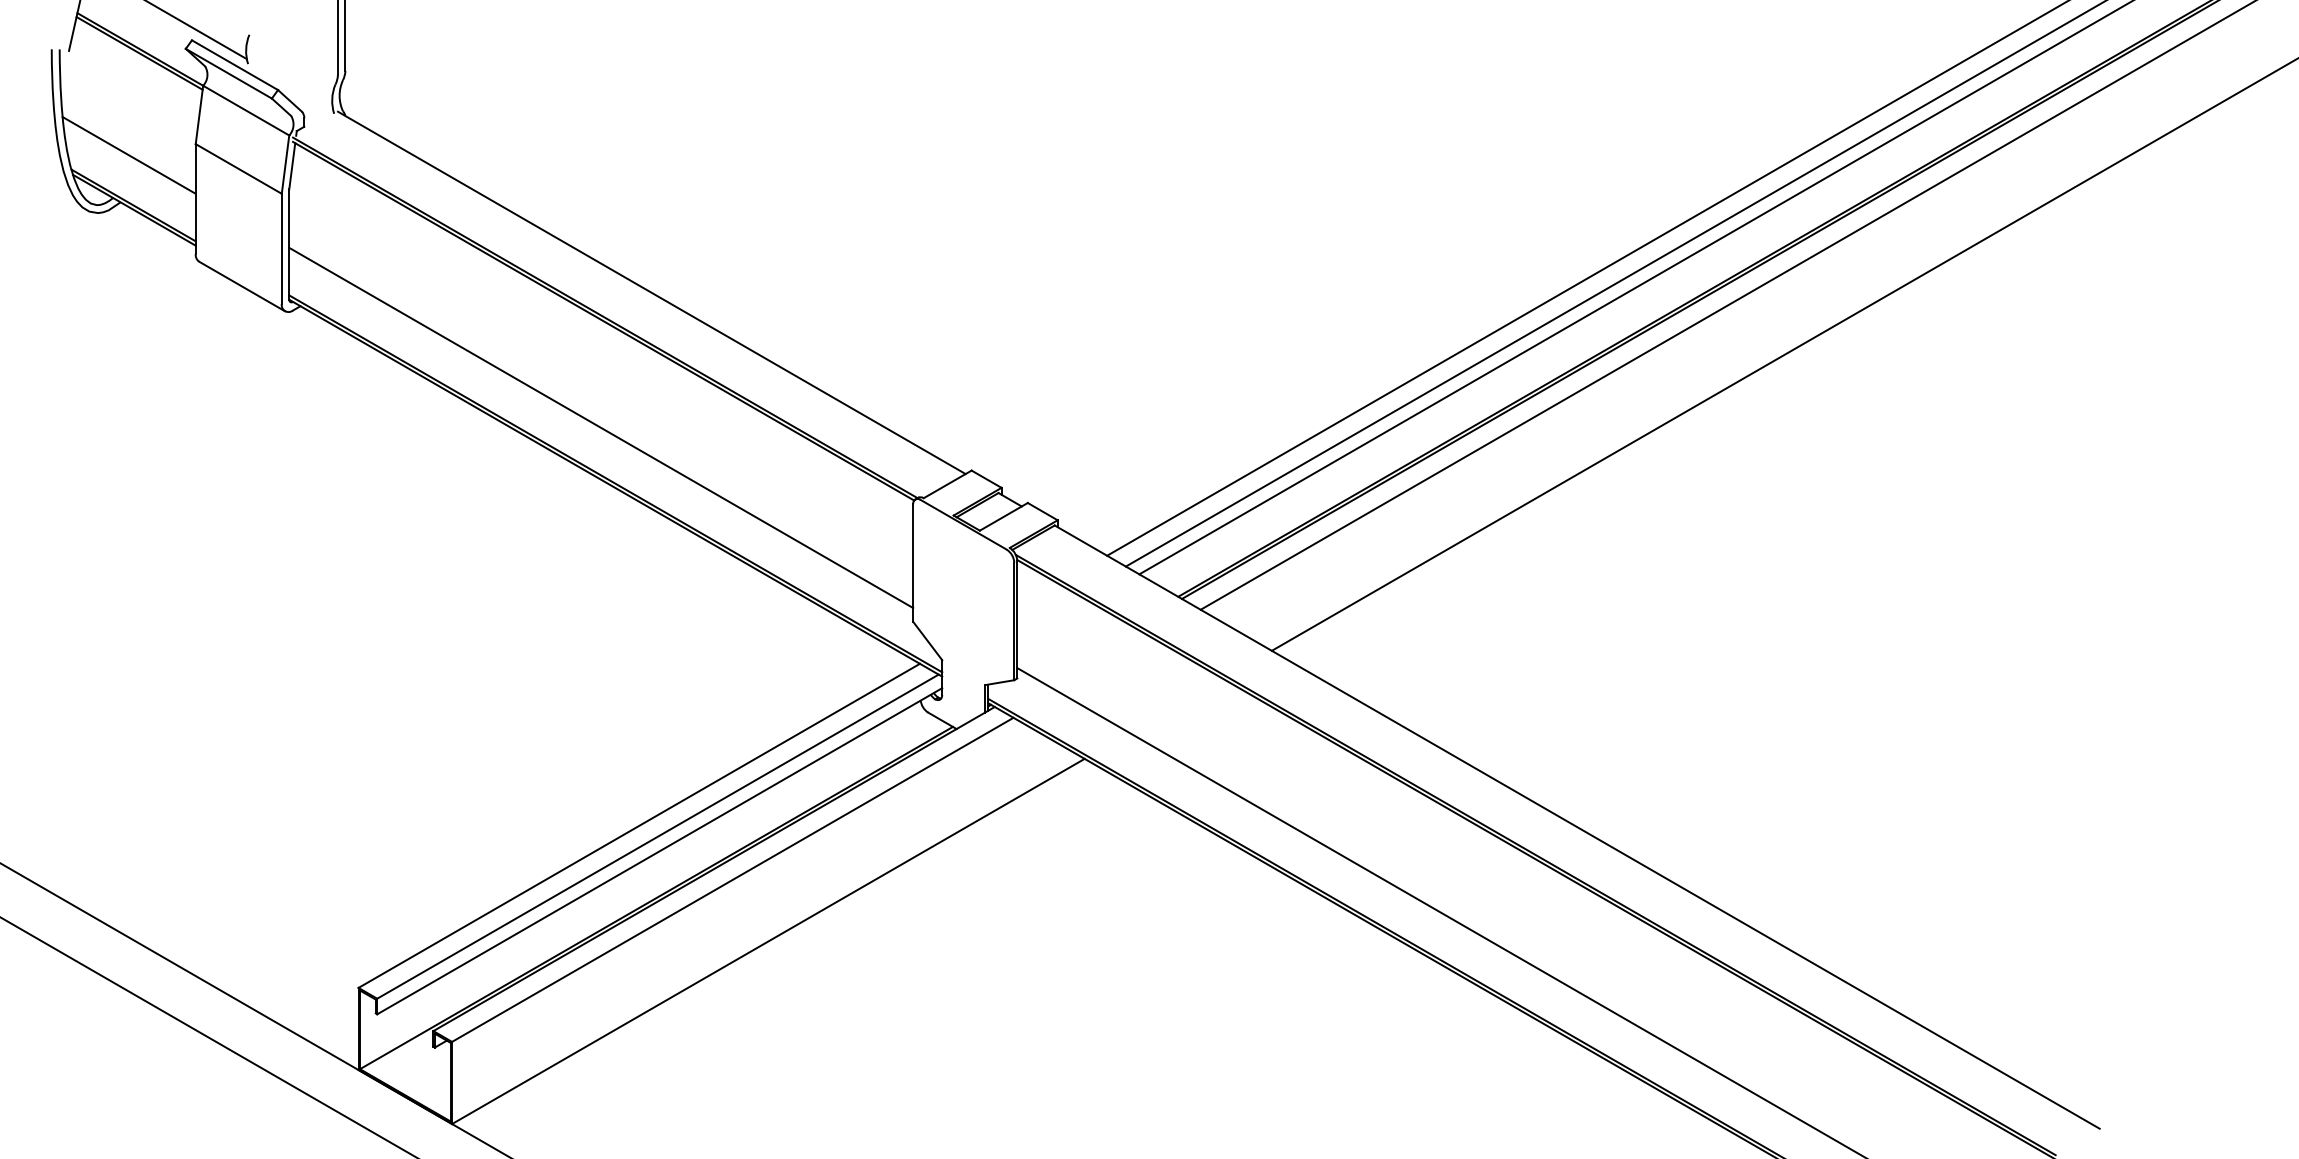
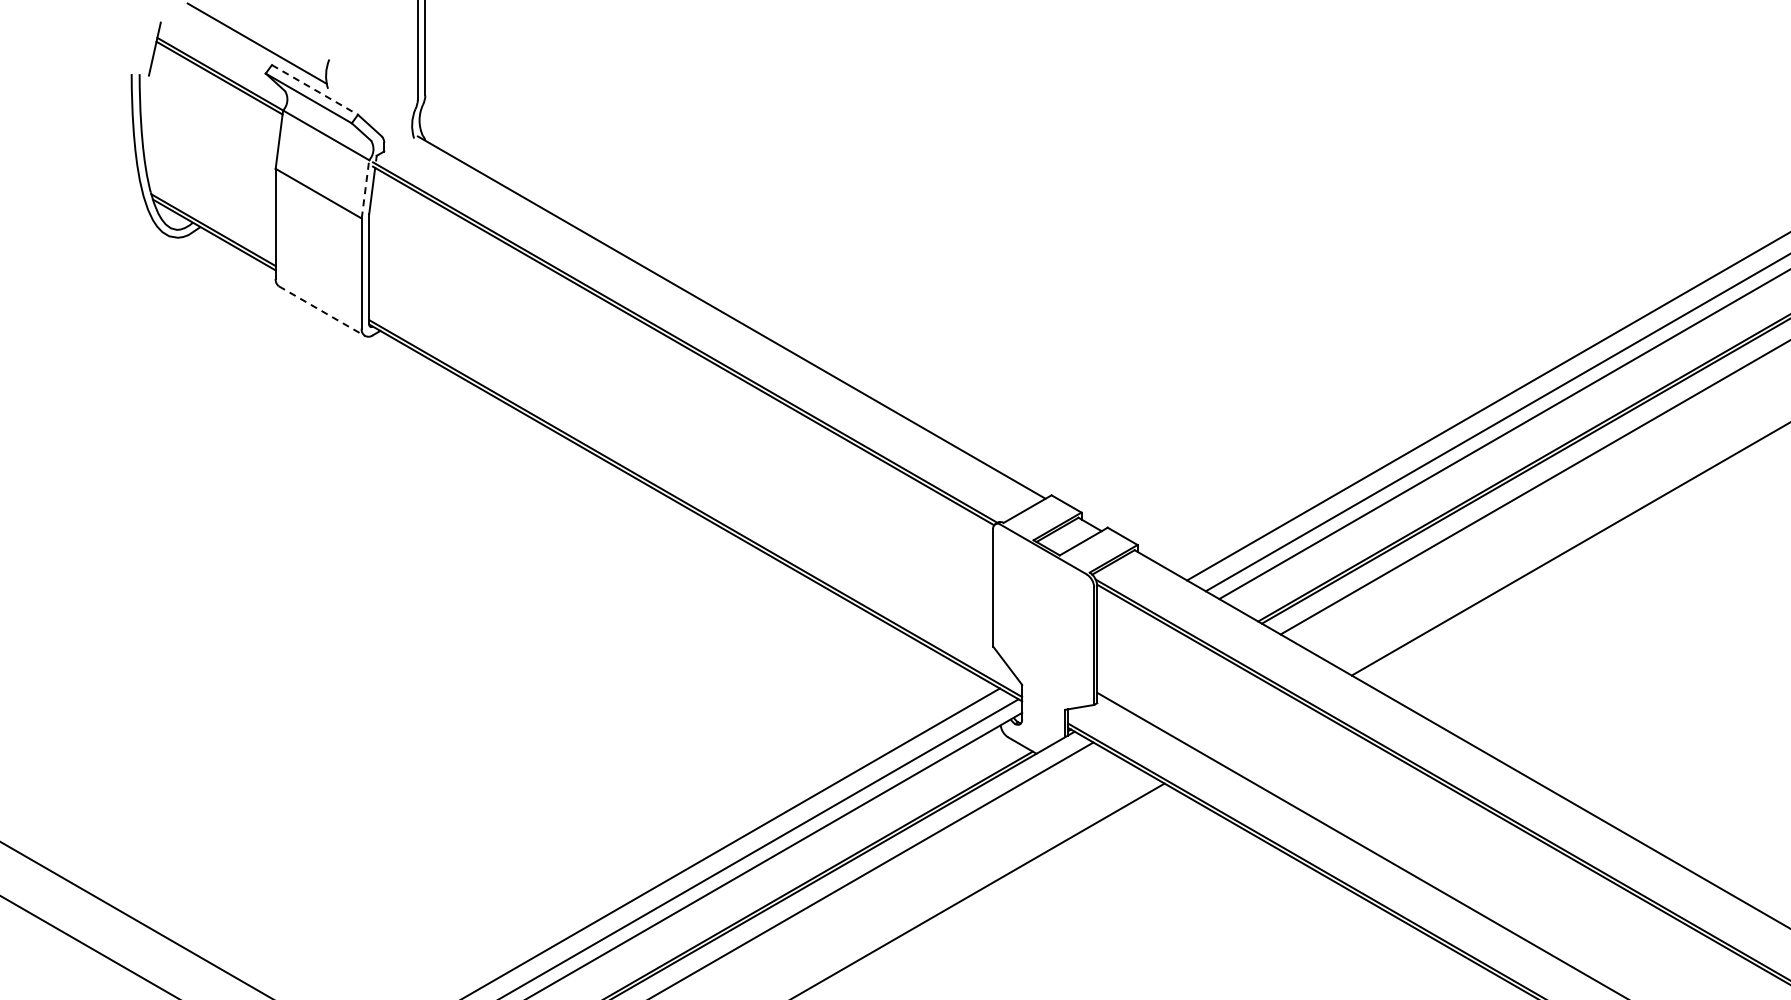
line: (235, 65) -> (315, 90), solid -> dashed
line: (128, 155) -> (208, 180), removed
line: (285, 164) -> (365, 189), solid -> dashed
line: (242, 286) -> (322, 311), solid -> dashed
line: (601, 427) -> (681, 452), removed

